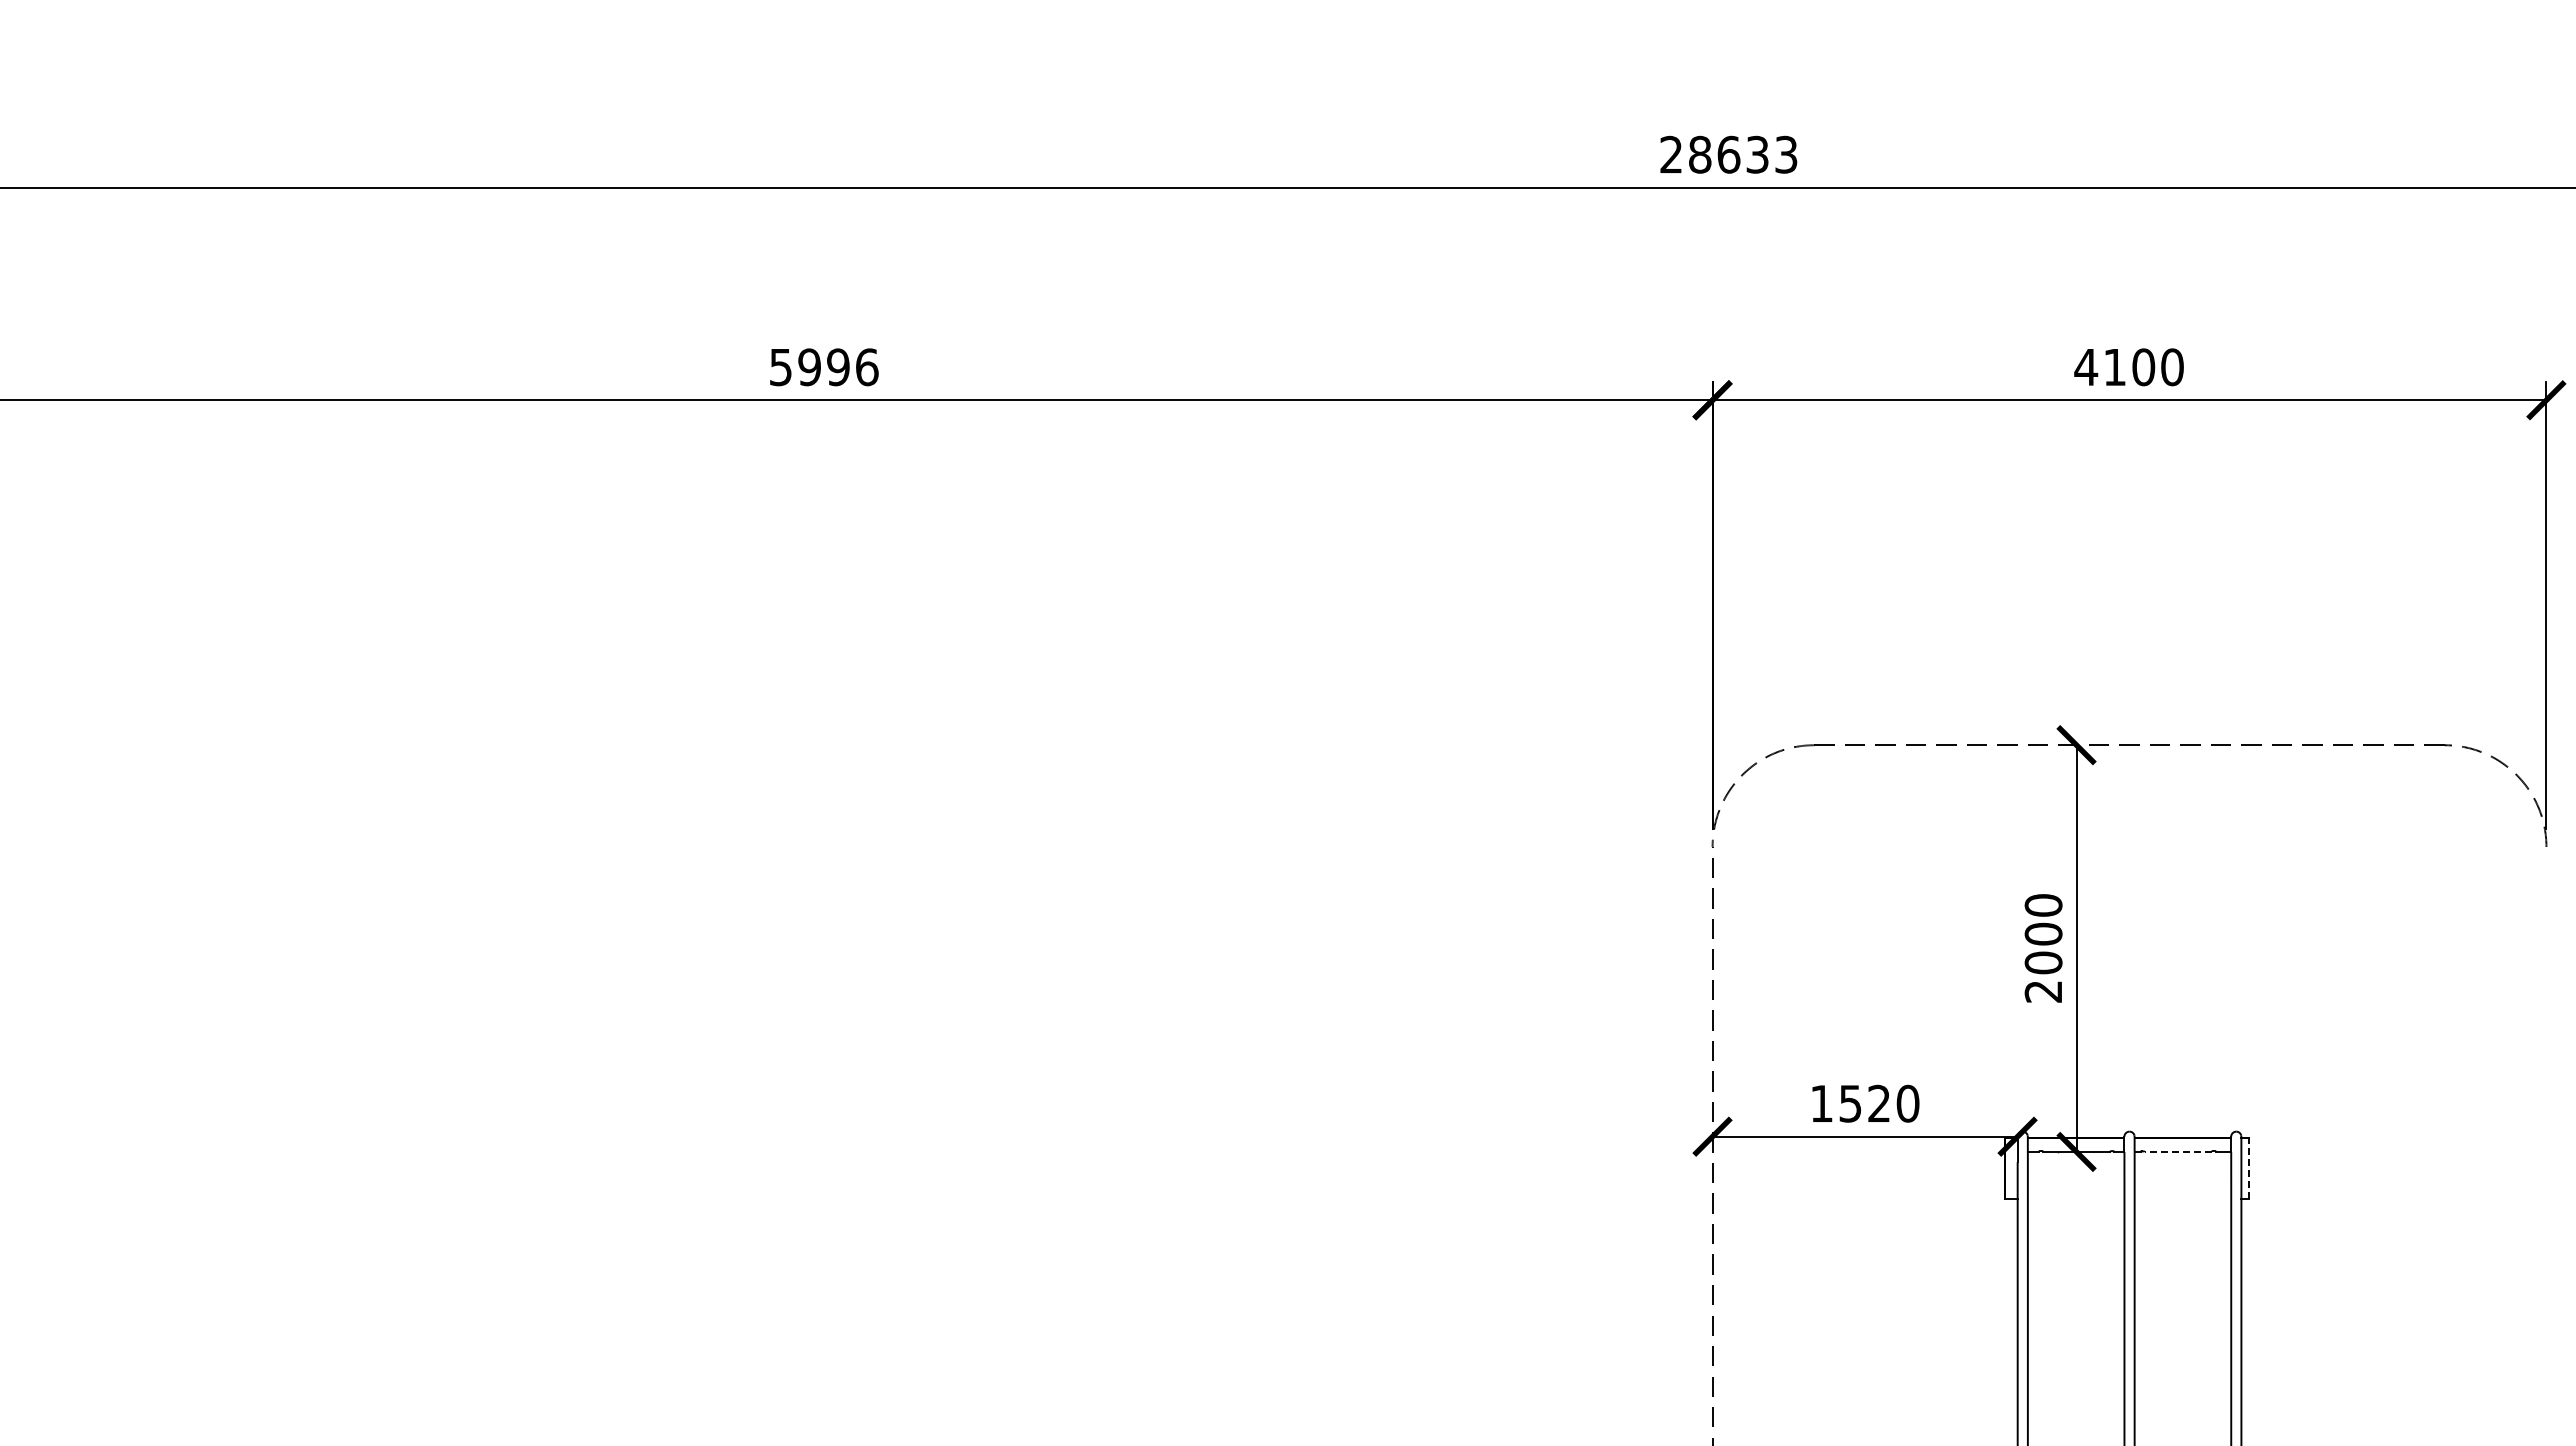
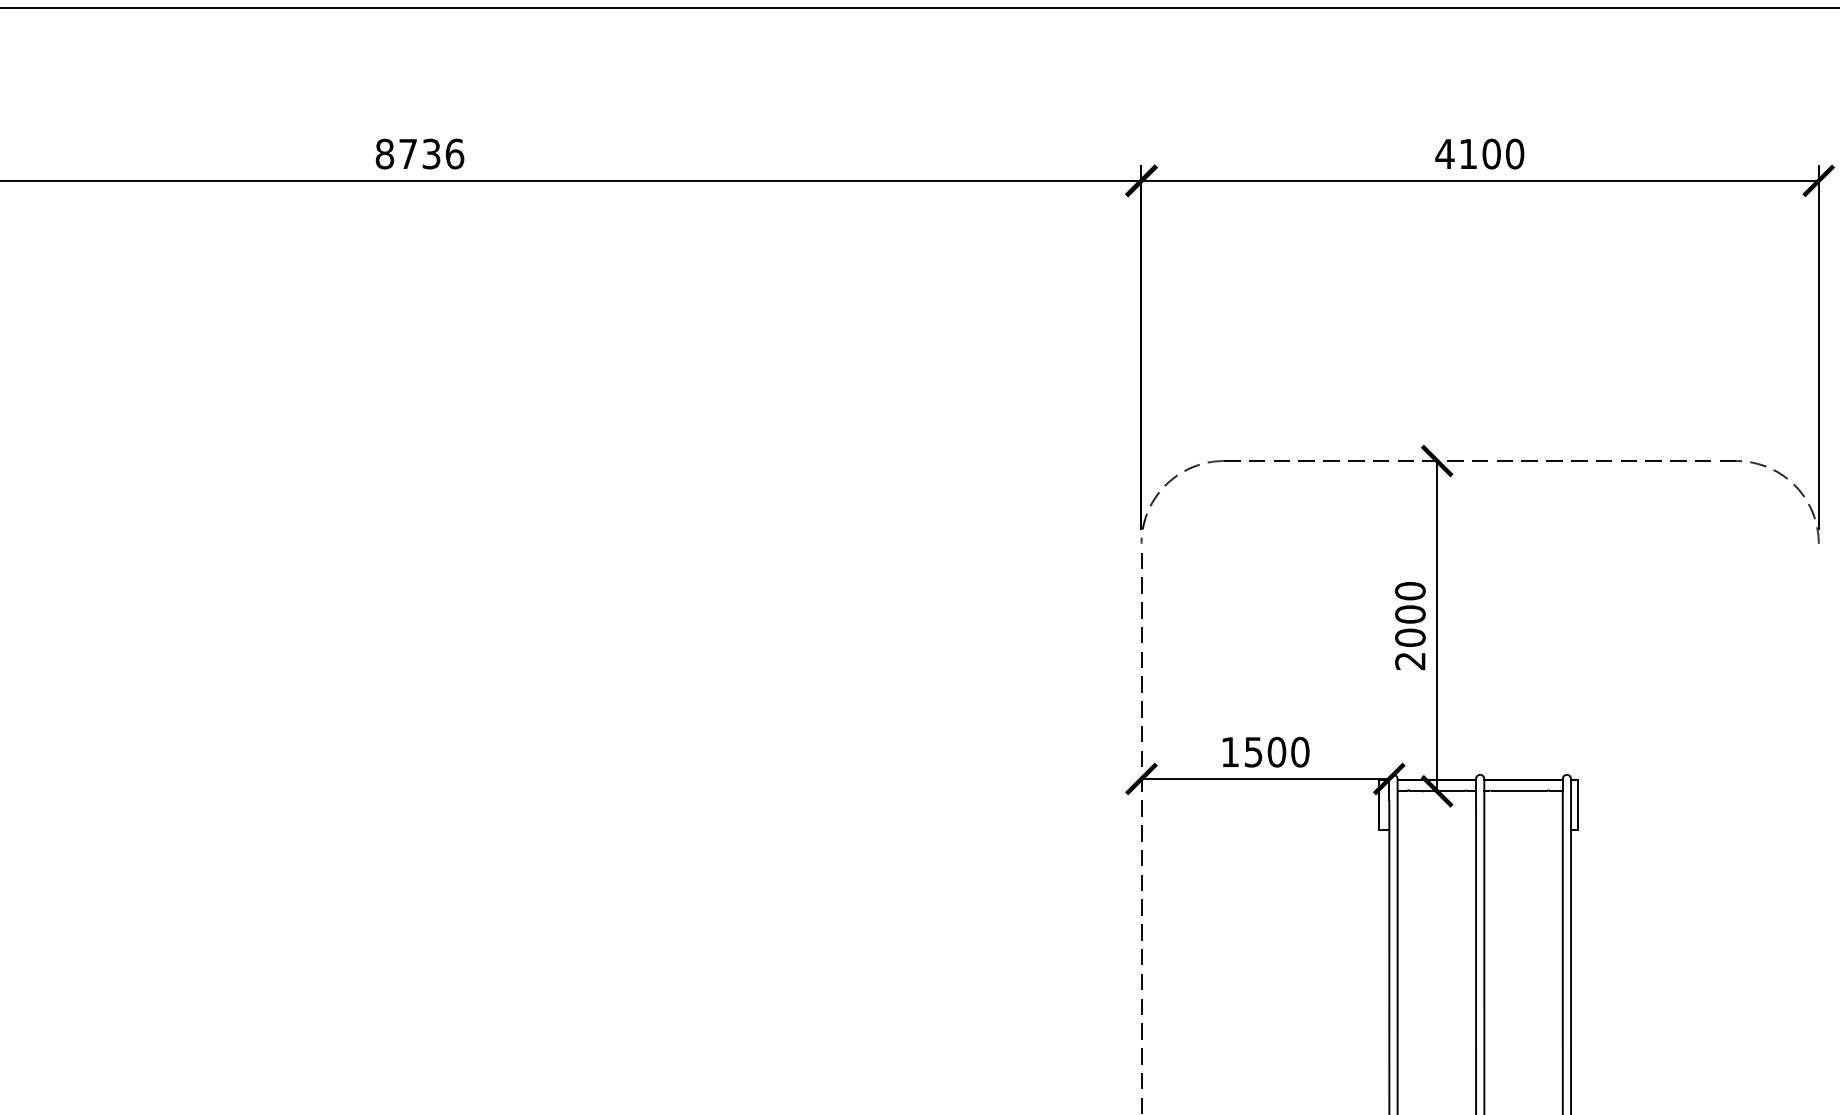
text: (809, 367) -> (408, 154), 5996 -> 8736
text: (1879, 1103) -> (1277, 752), 1520 -> 1500
line: (2178, 1152) -> (1519, 791), dashed -> solid
line: (2249, 1168) -> (1577, 804), dashed -> solid

